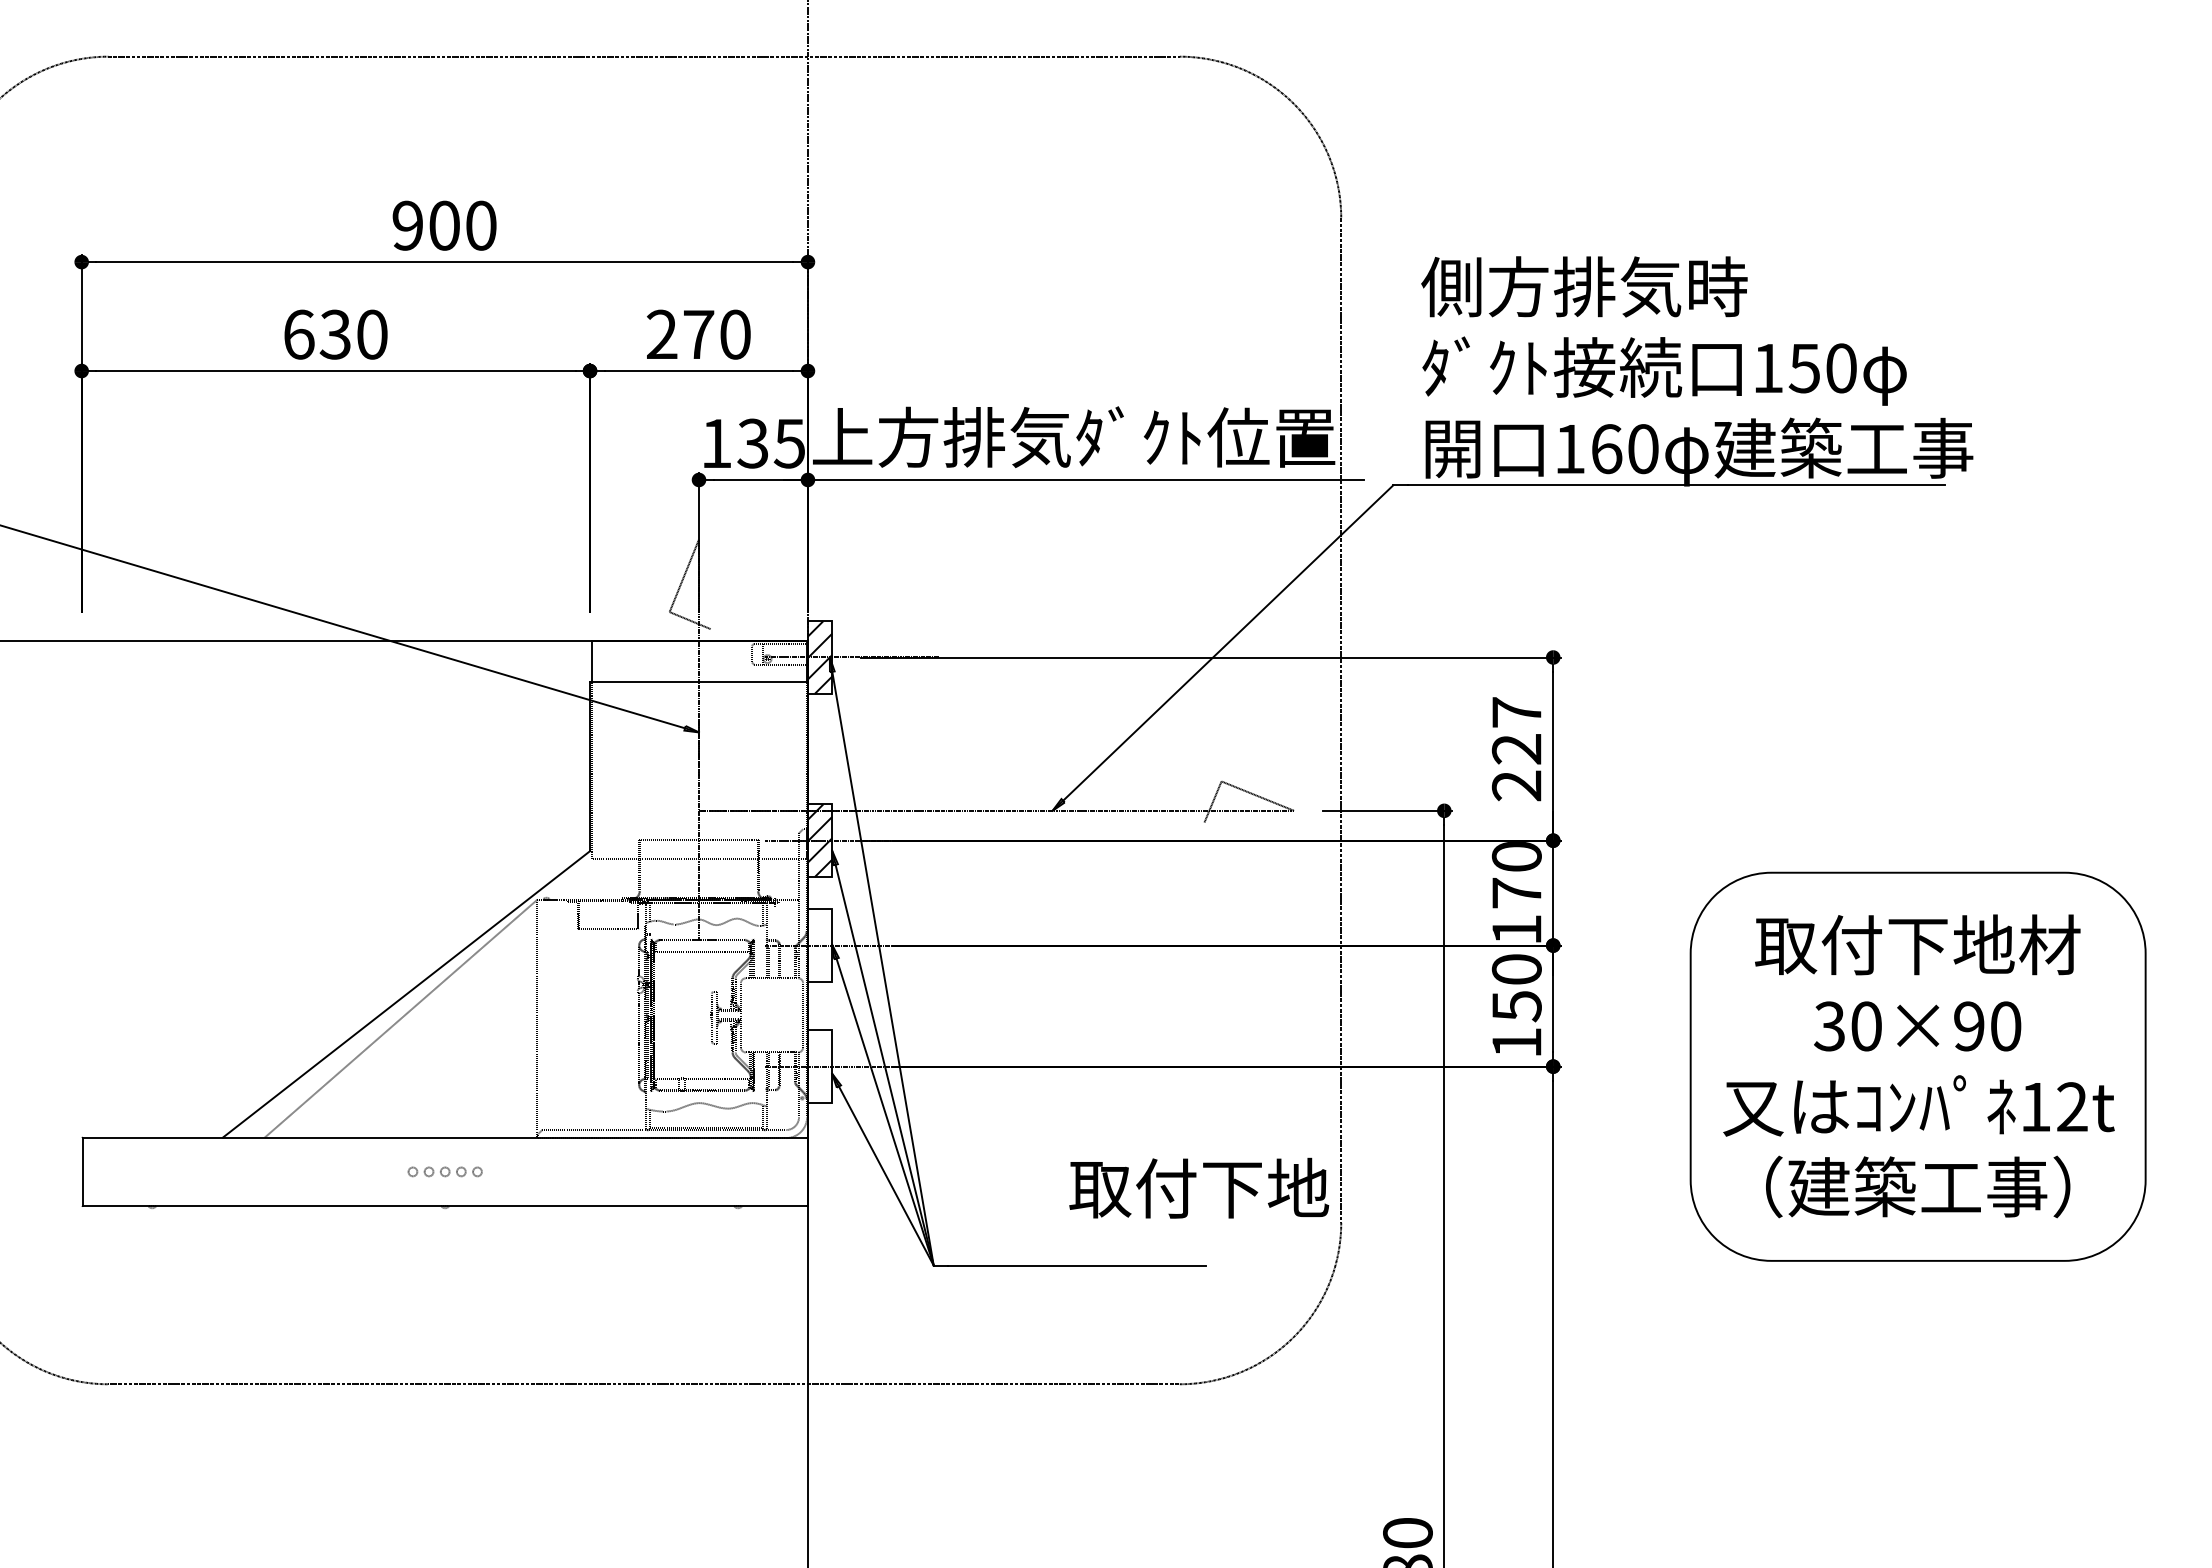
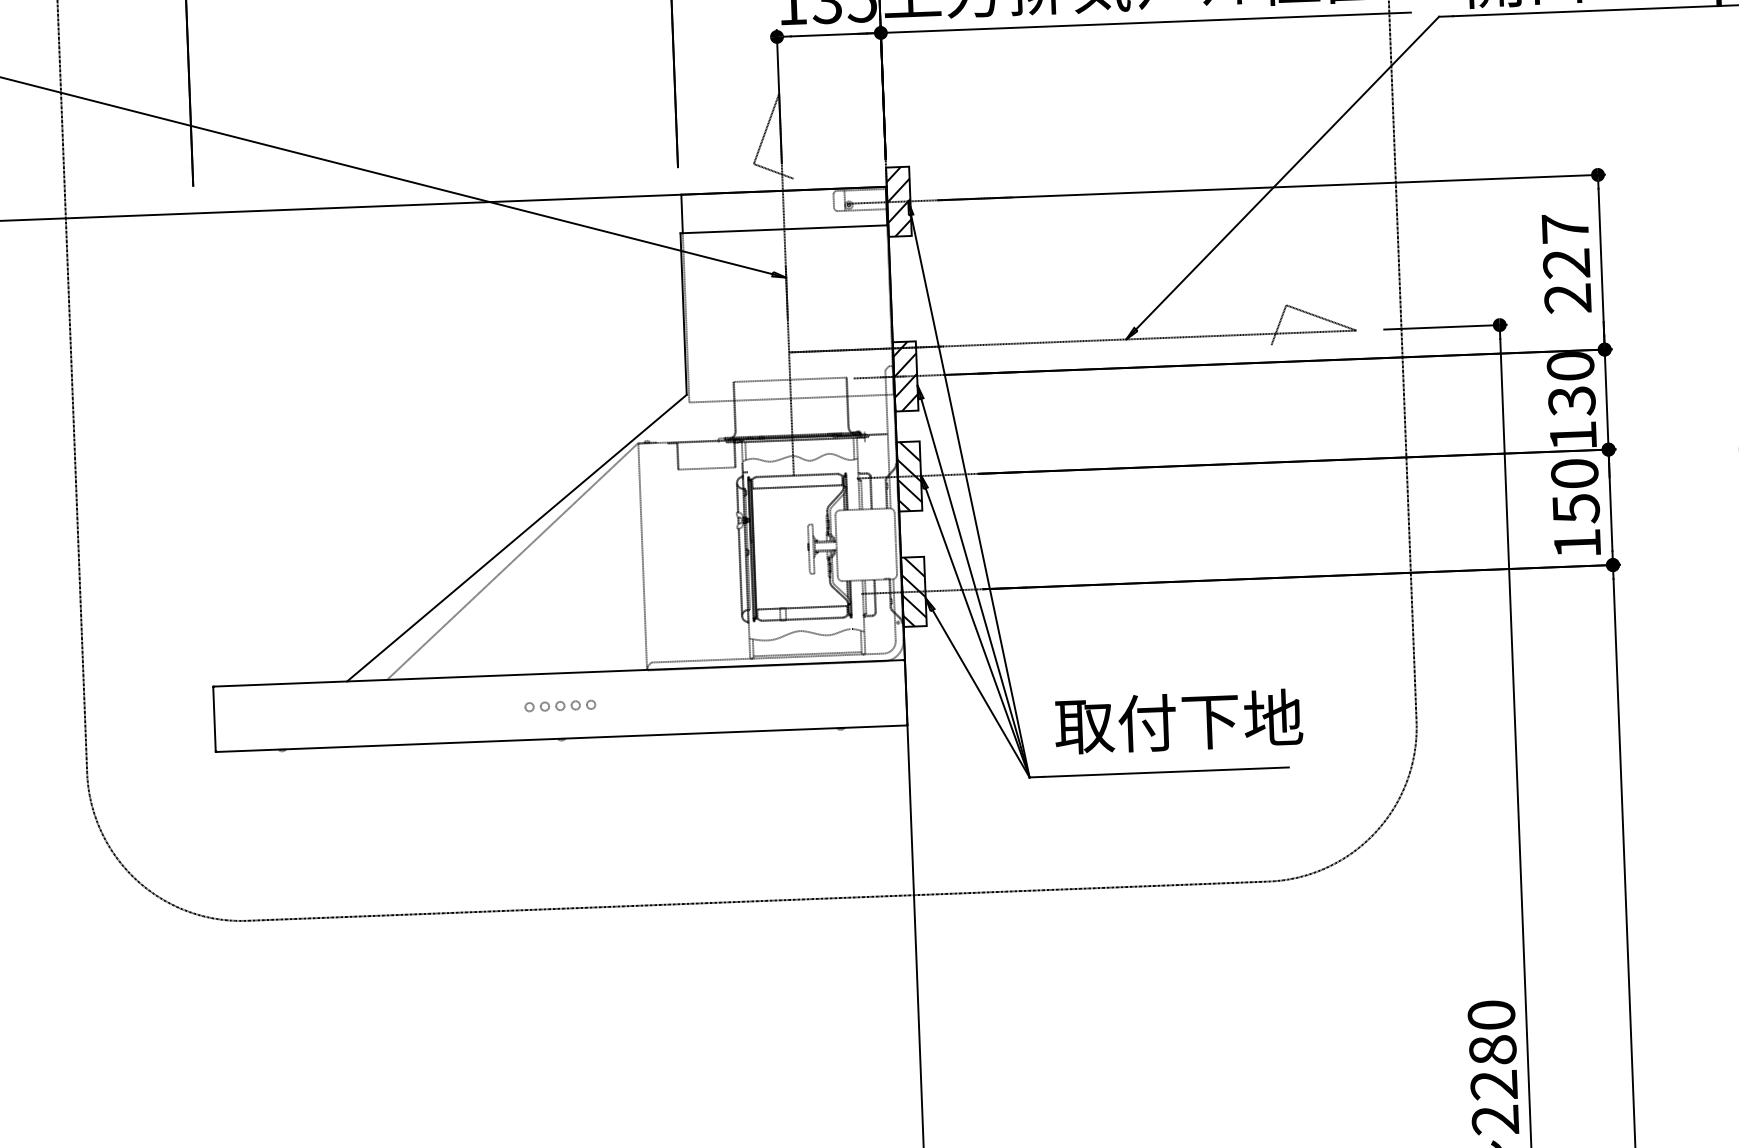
text: (1516, 893) -> (1571, 401), 170 -> 130
hatch: (819, 945) -> (908, 476), added
hatch: (819, 1066) -> (913, 591), added
text: (1199, 1187) -> (1179, 721), moved

